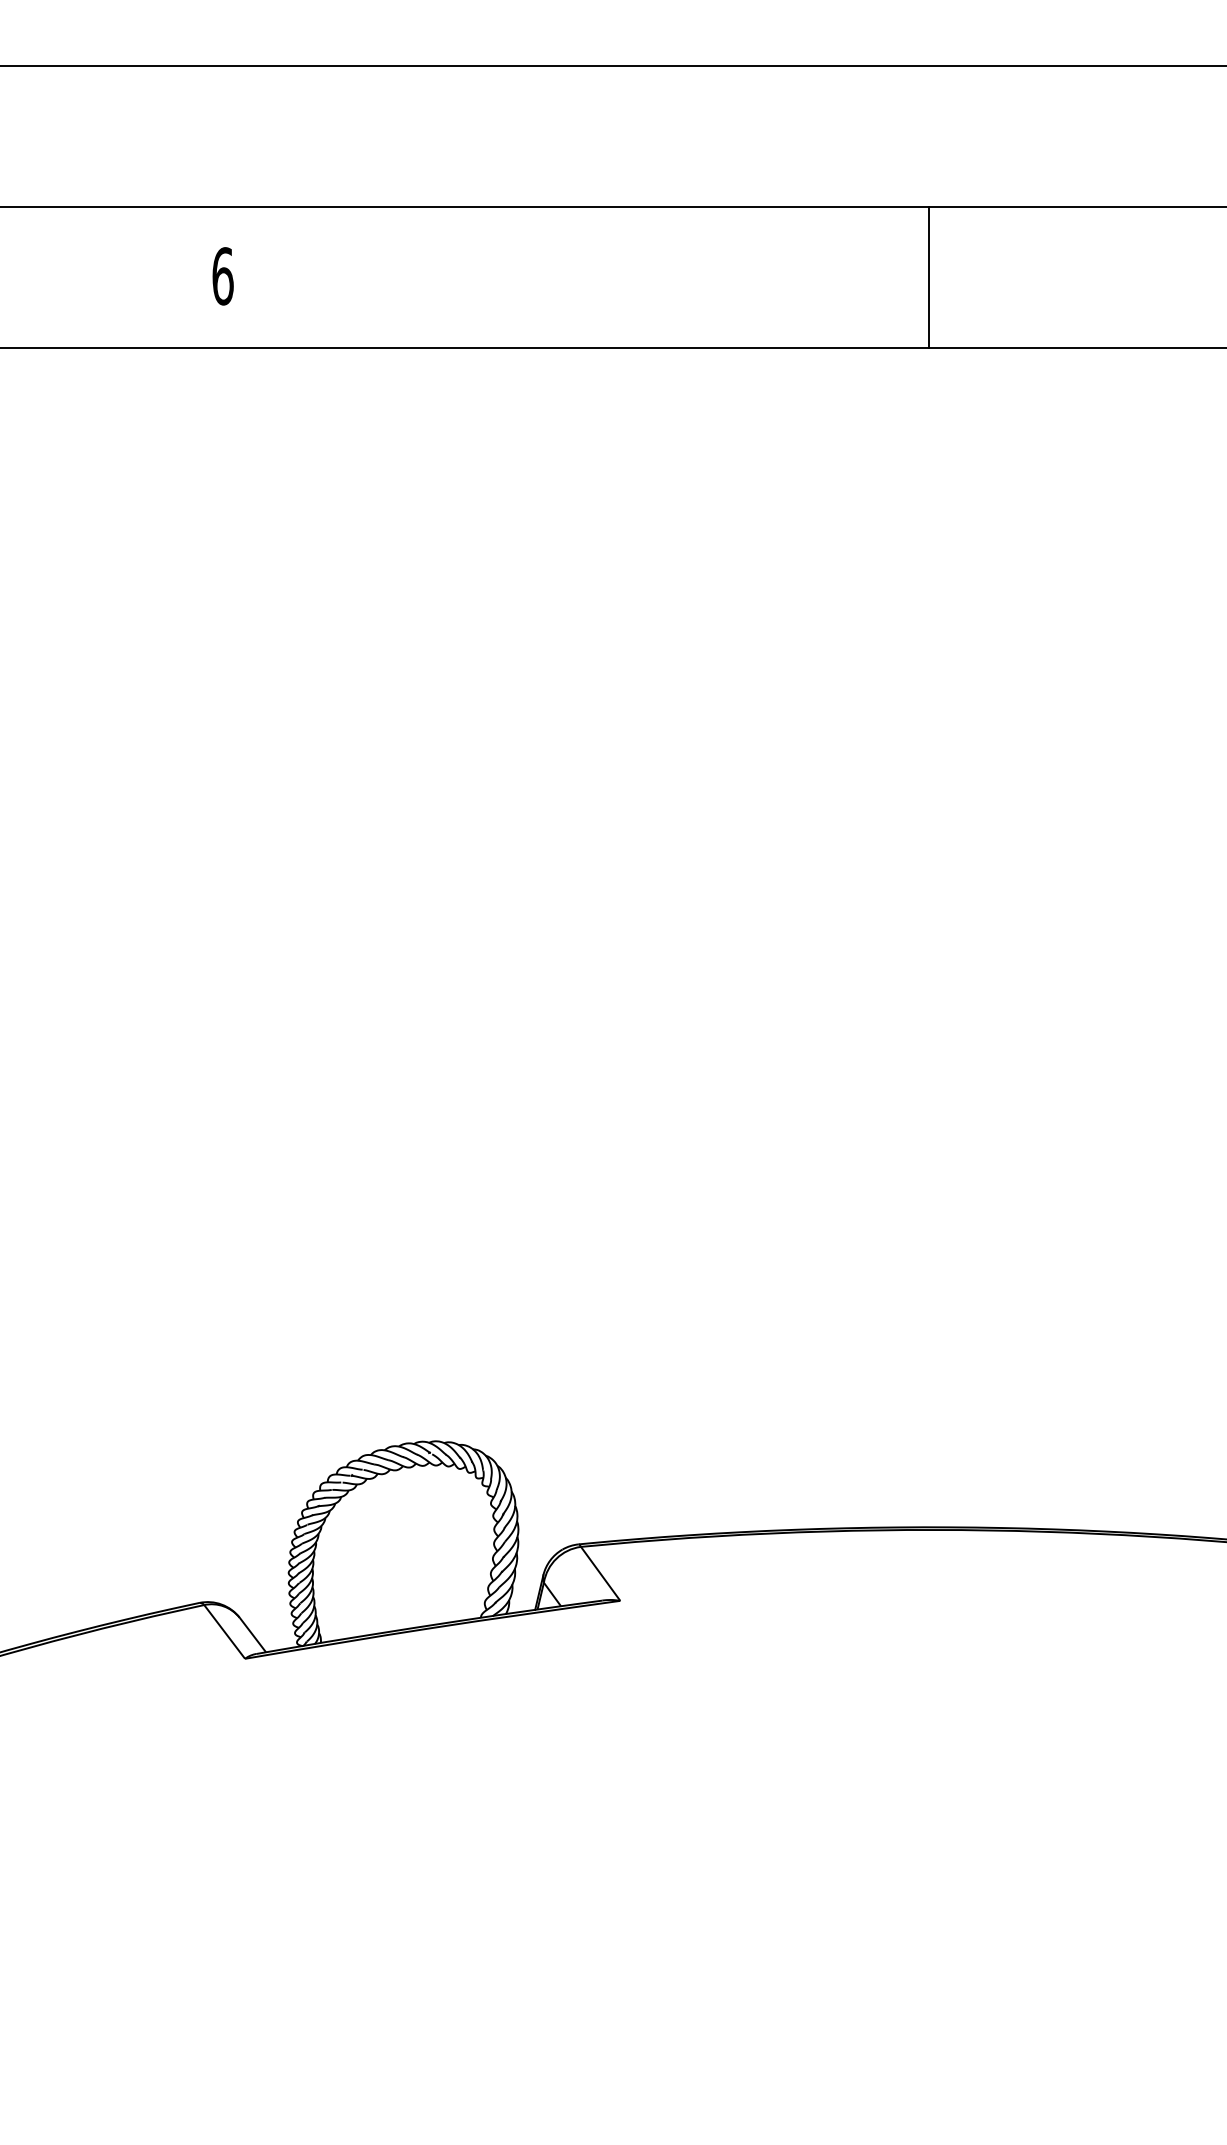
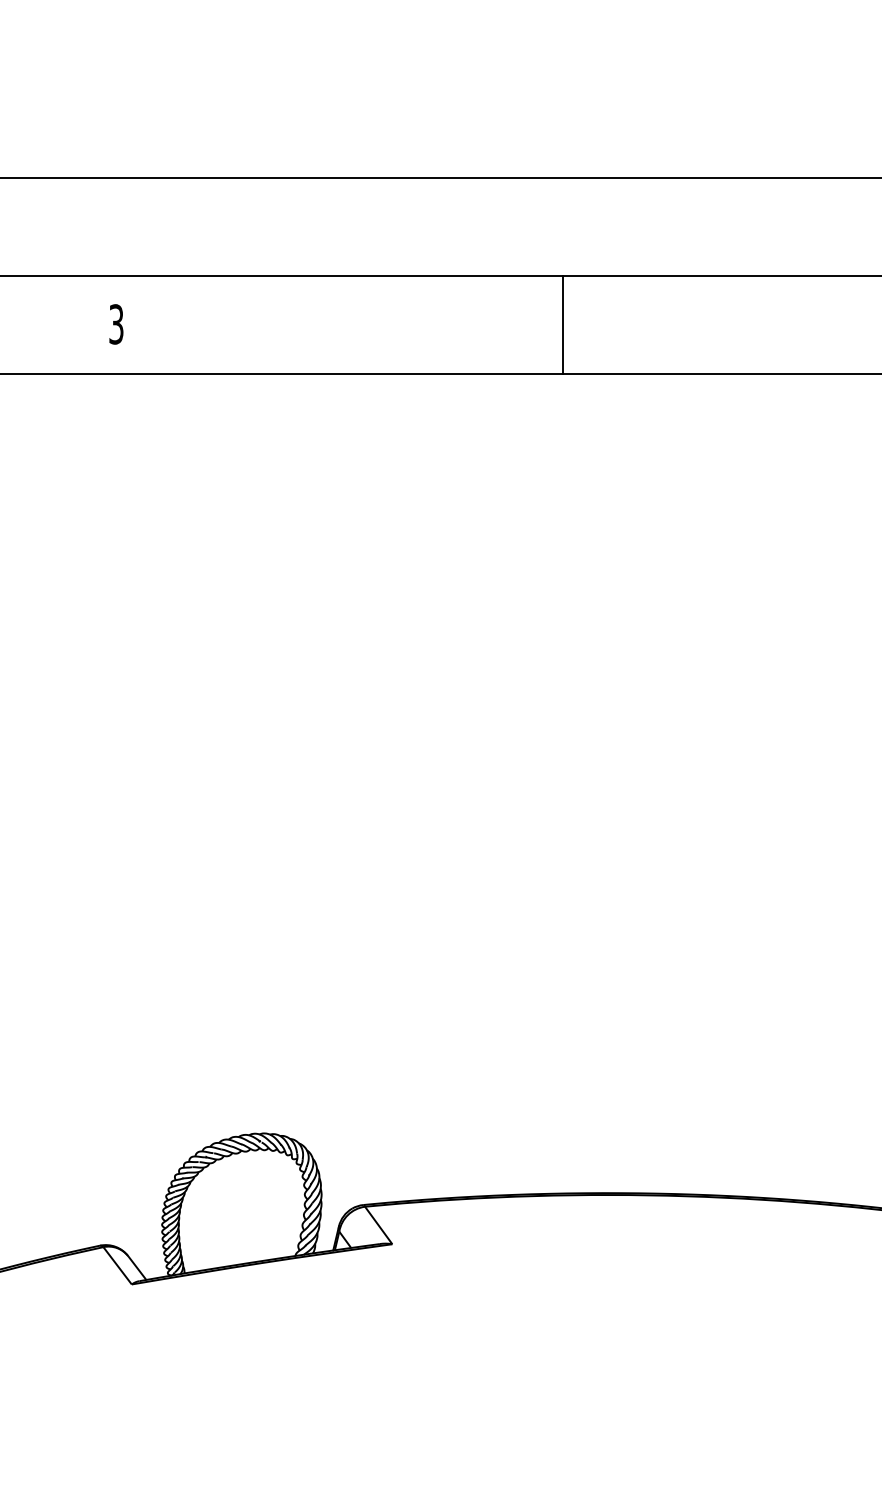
text: (223, 276) -> (116, 324), 6 -> 3
line: (928, 277) -> (562, 325), moved

